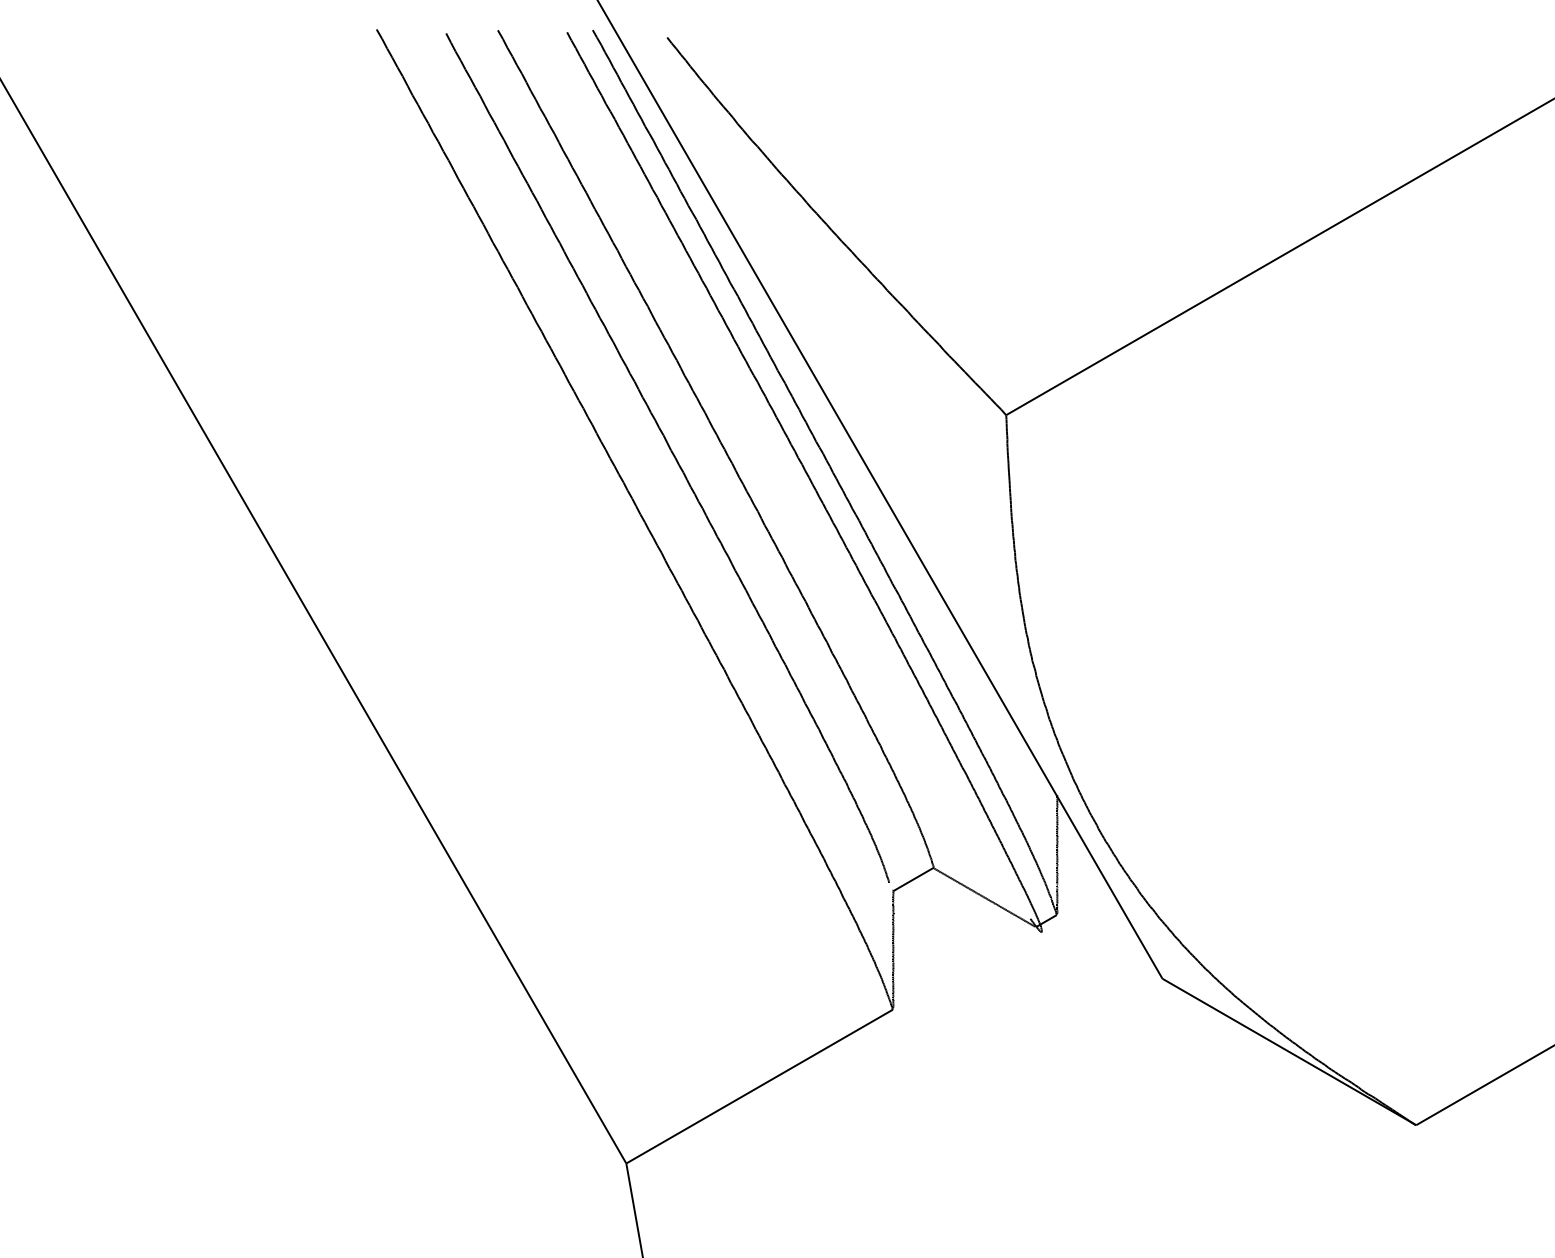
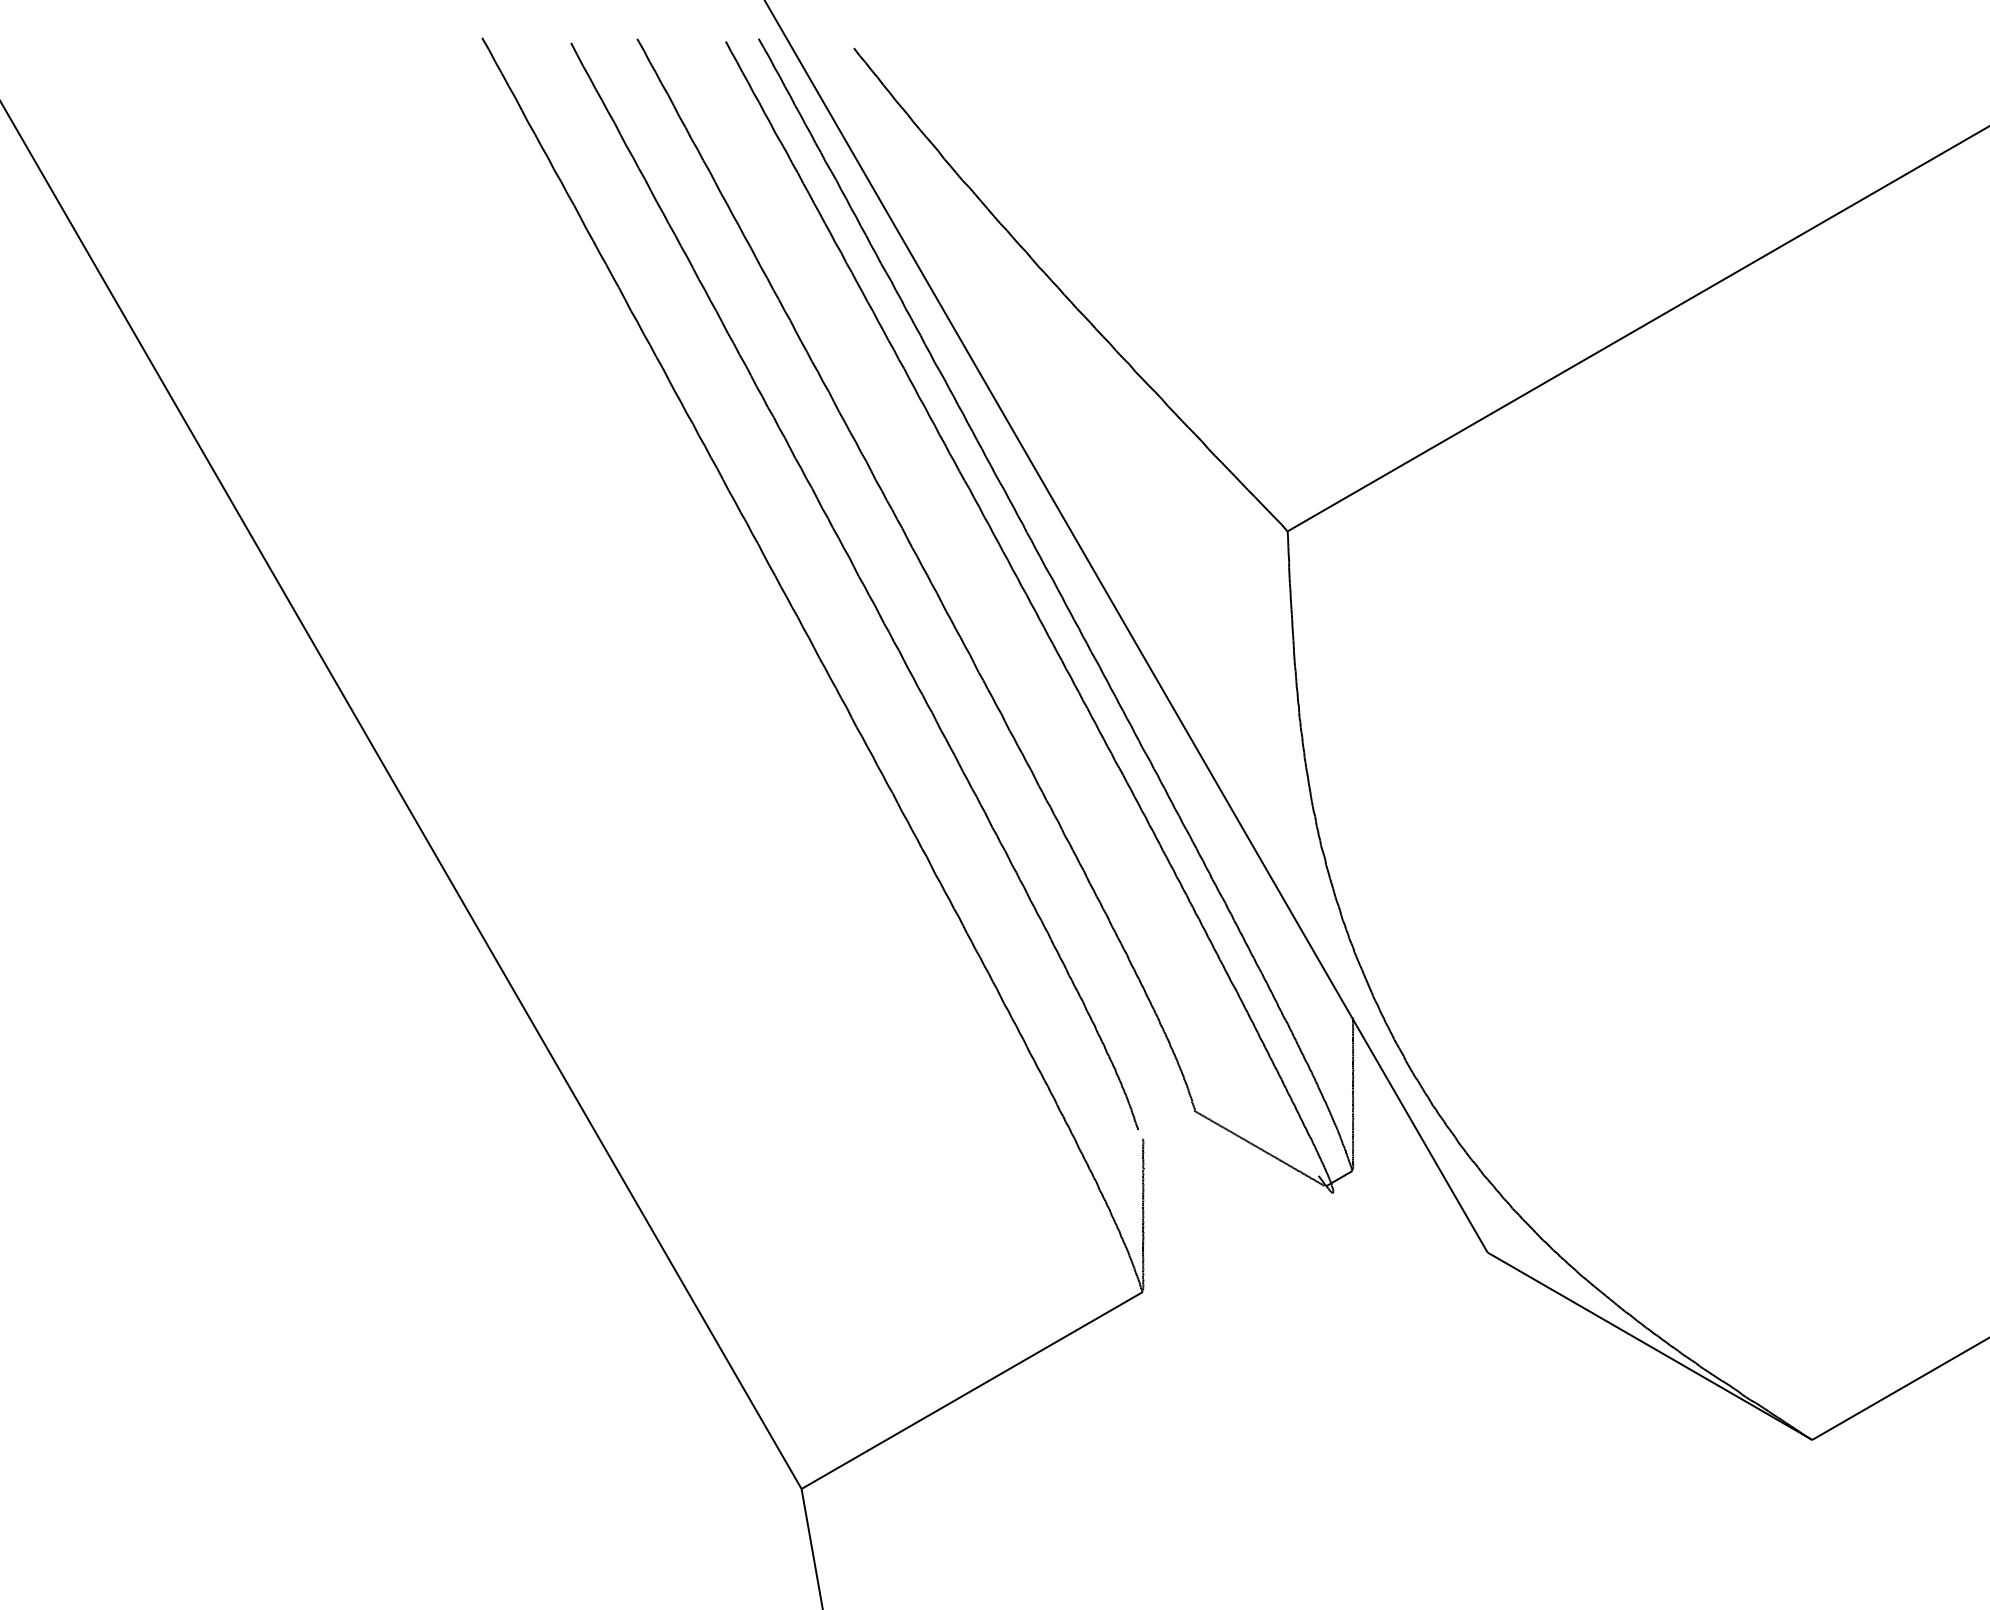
line: (913, 879) -> (1169, 1125), removed

